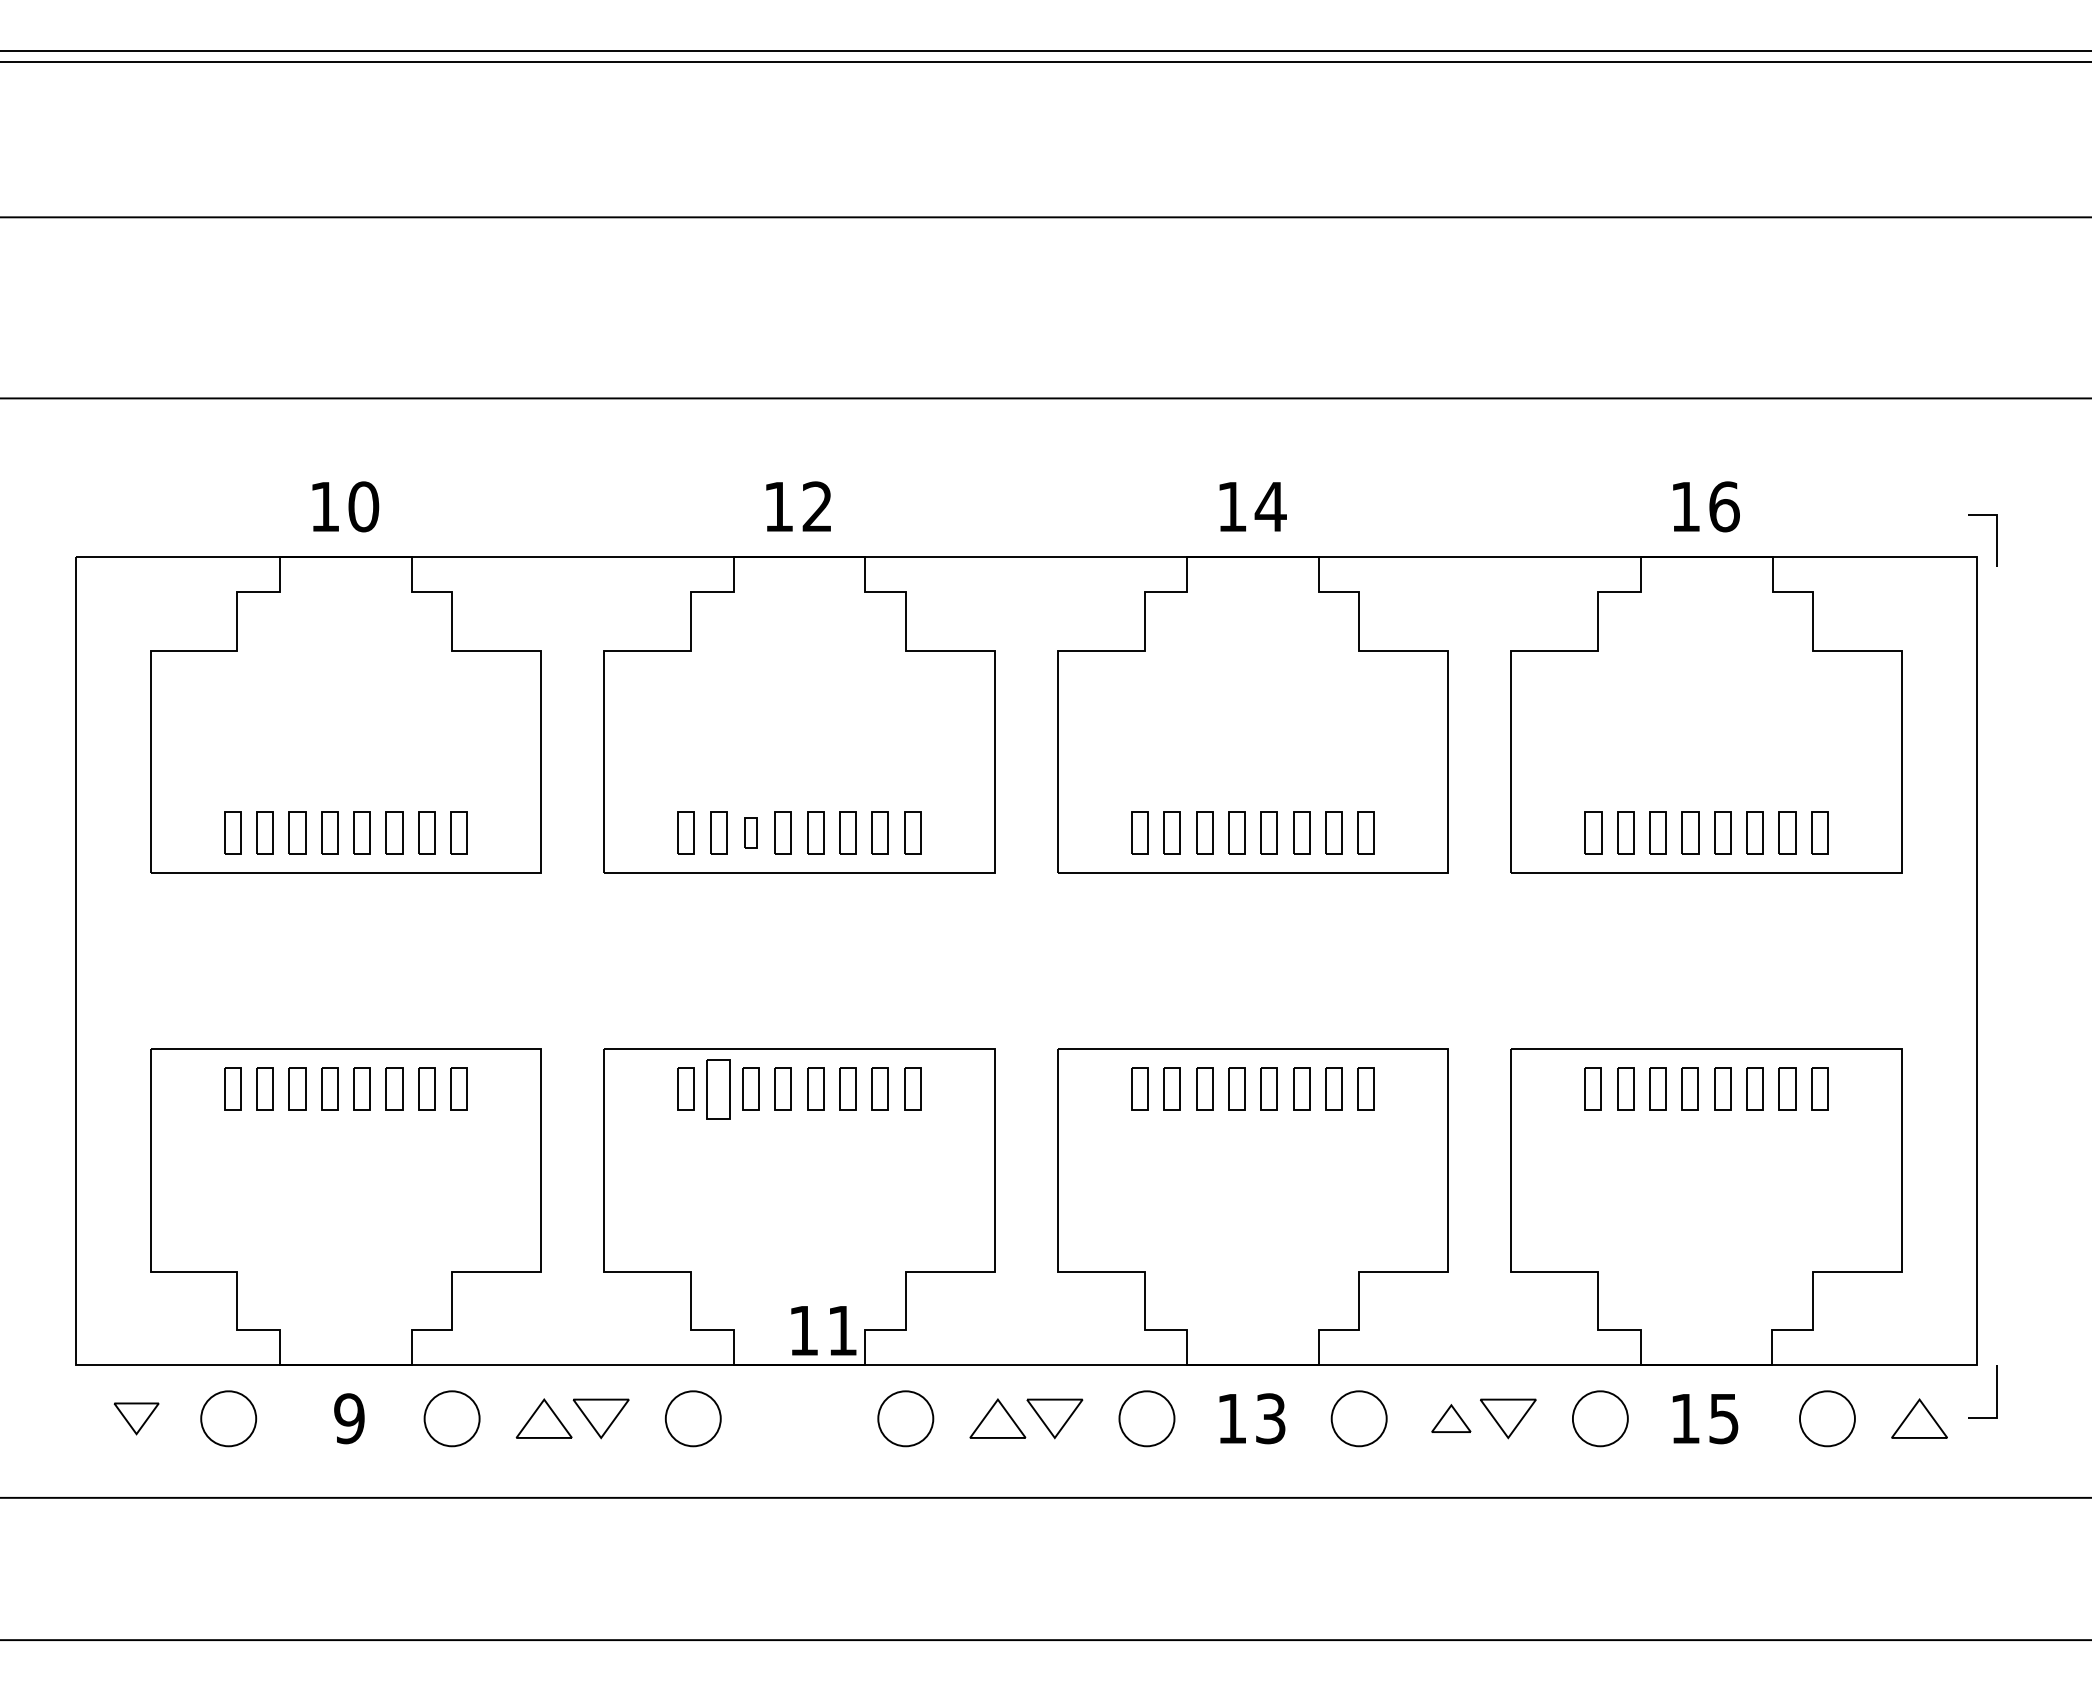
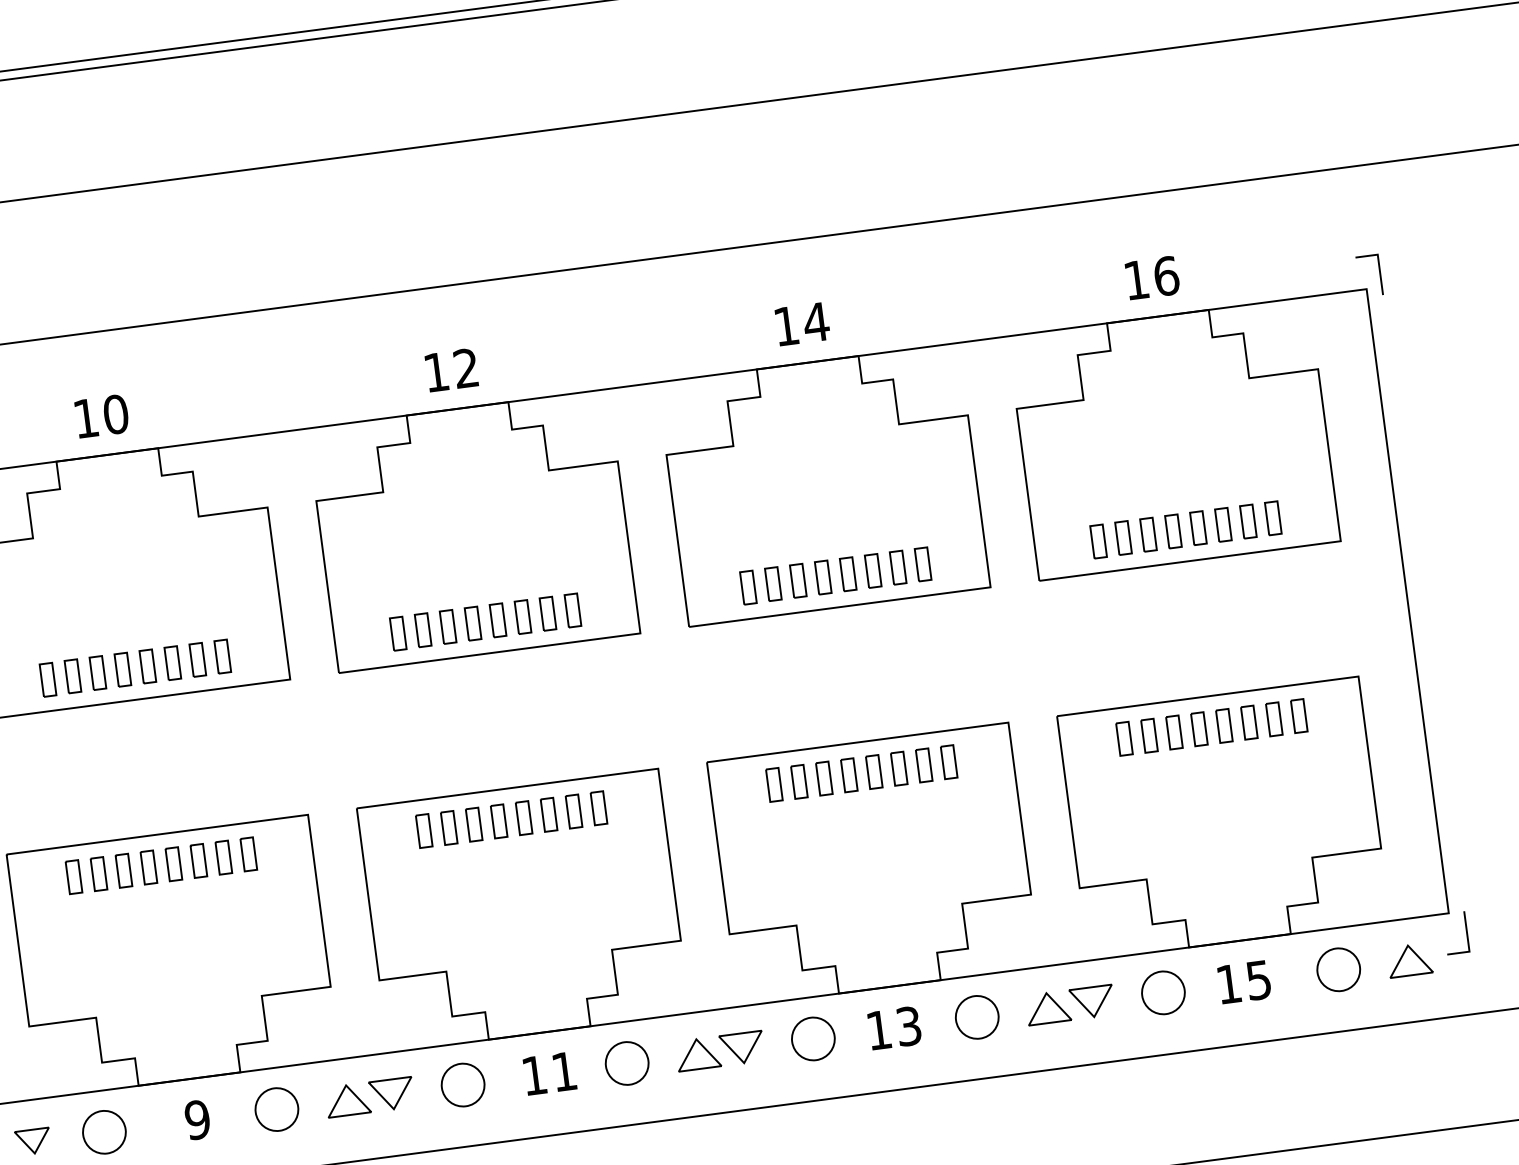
part: (750, 832) -> (447, 626), size x1.43
part: (718, 1088) -> (449, 827), size x0.71
text: (823, 1330) -> (549, 1073), moved
part: (1451, 1418) -> (1048, 1007), size x1.43

